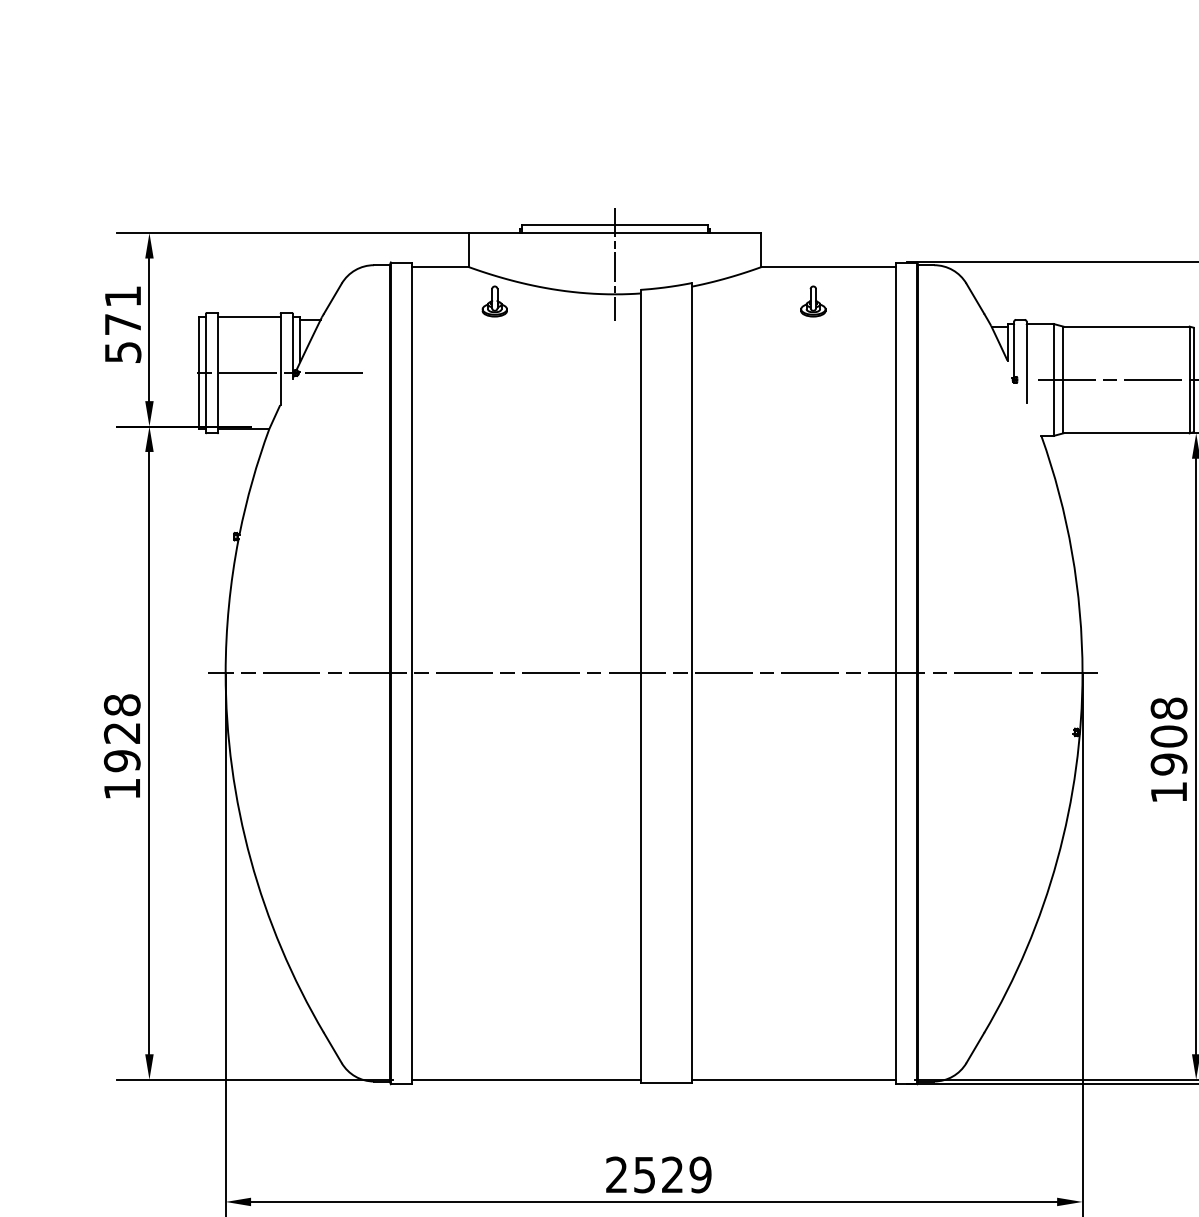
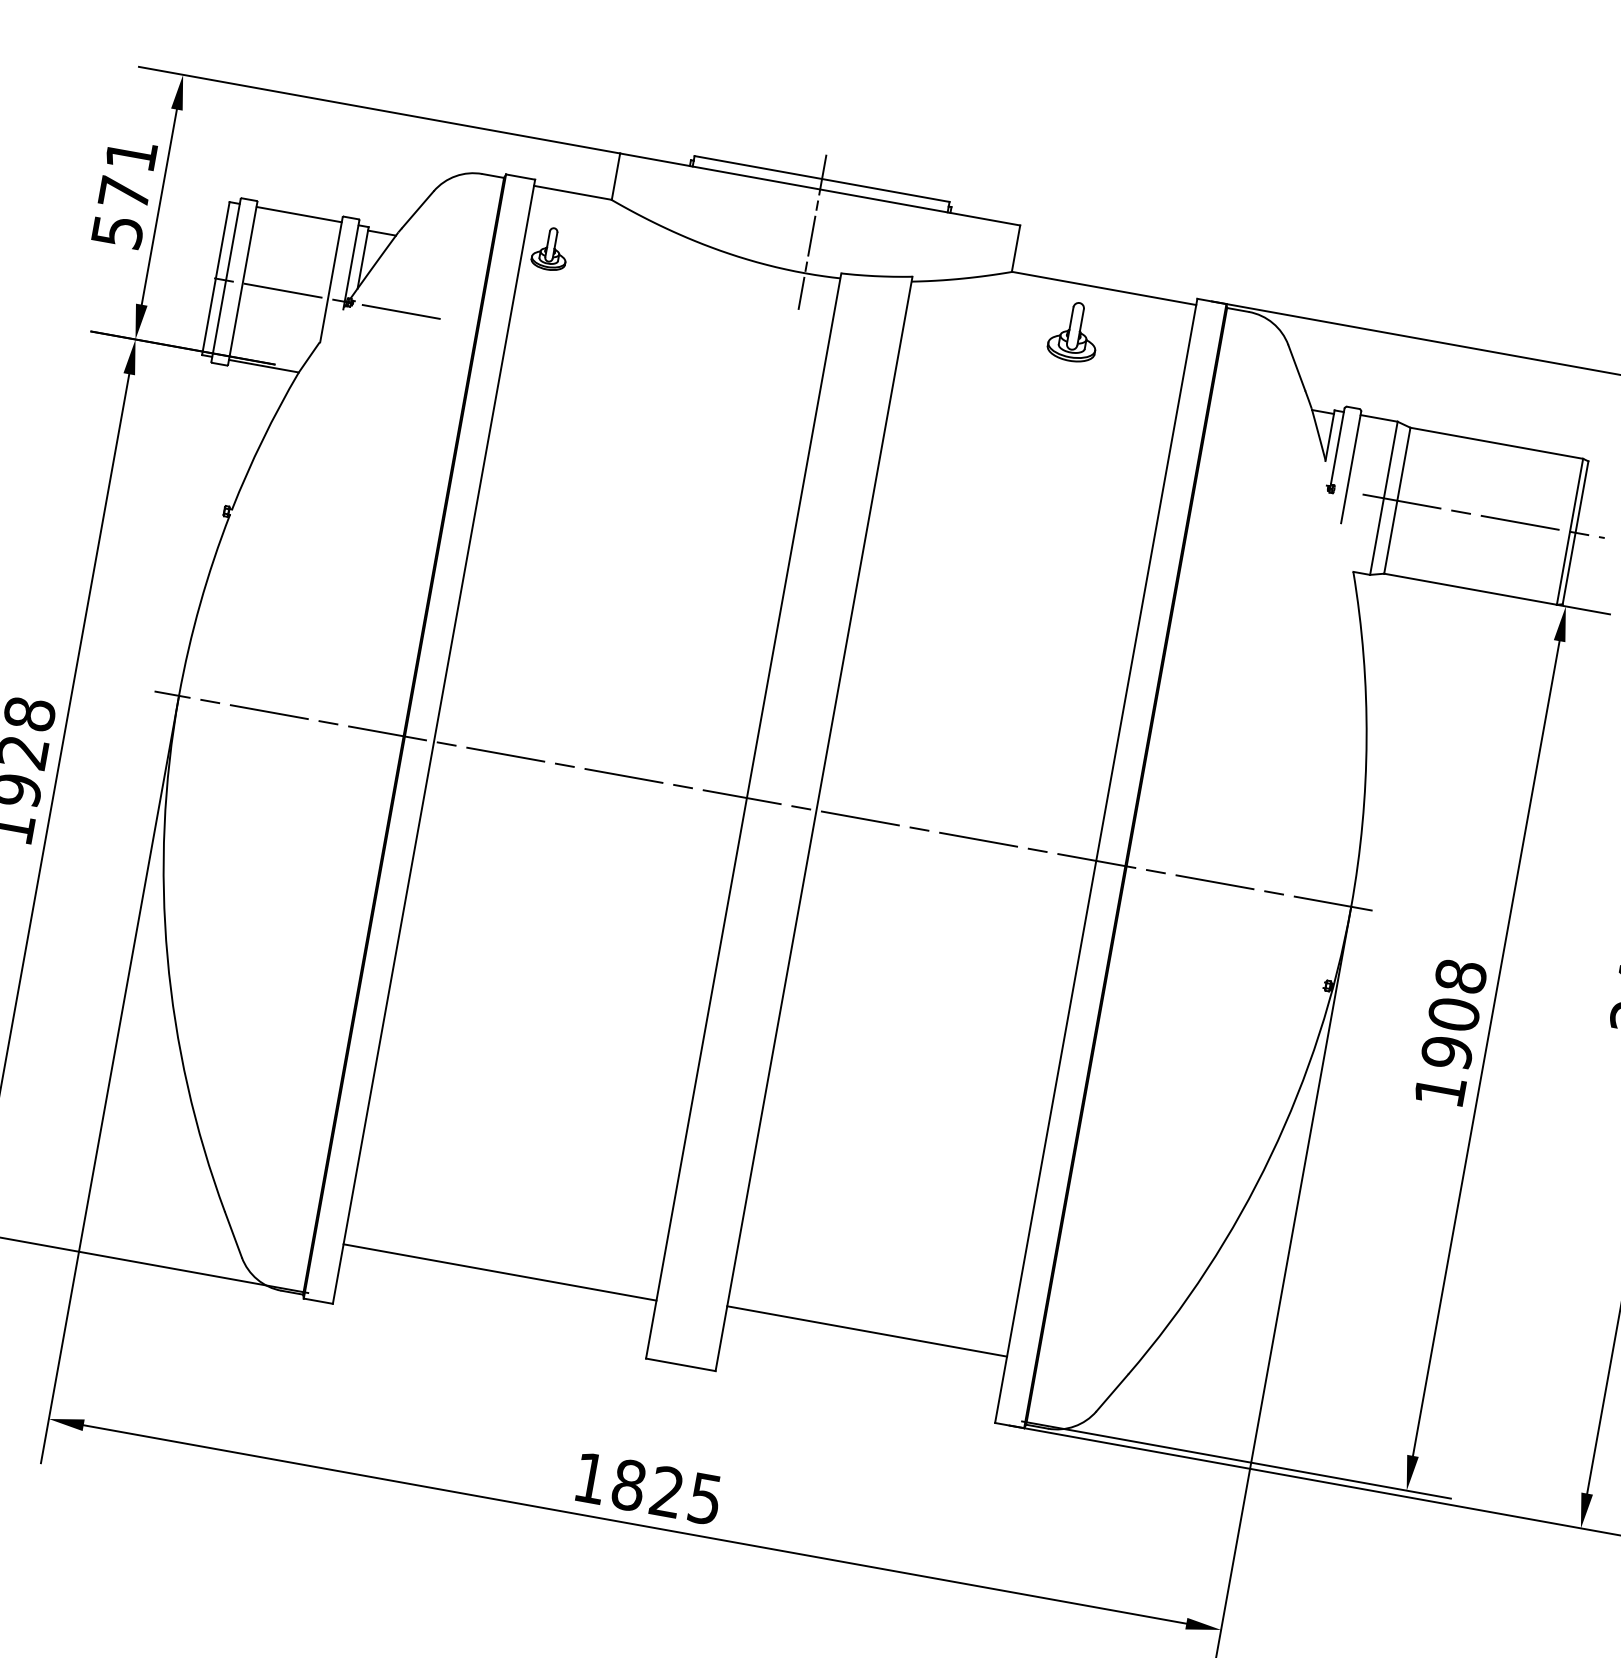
part: (494, 301) -> (550, 248), moved
part: (813, 301) -> (1074, 331), size x1.4
line: (526, 1079) -> (500, 1272), moved
line: (793, 1079) -> (866, 1331), moved
text: (658, 1174) -> (647, 1487), 2529 -> 1825

